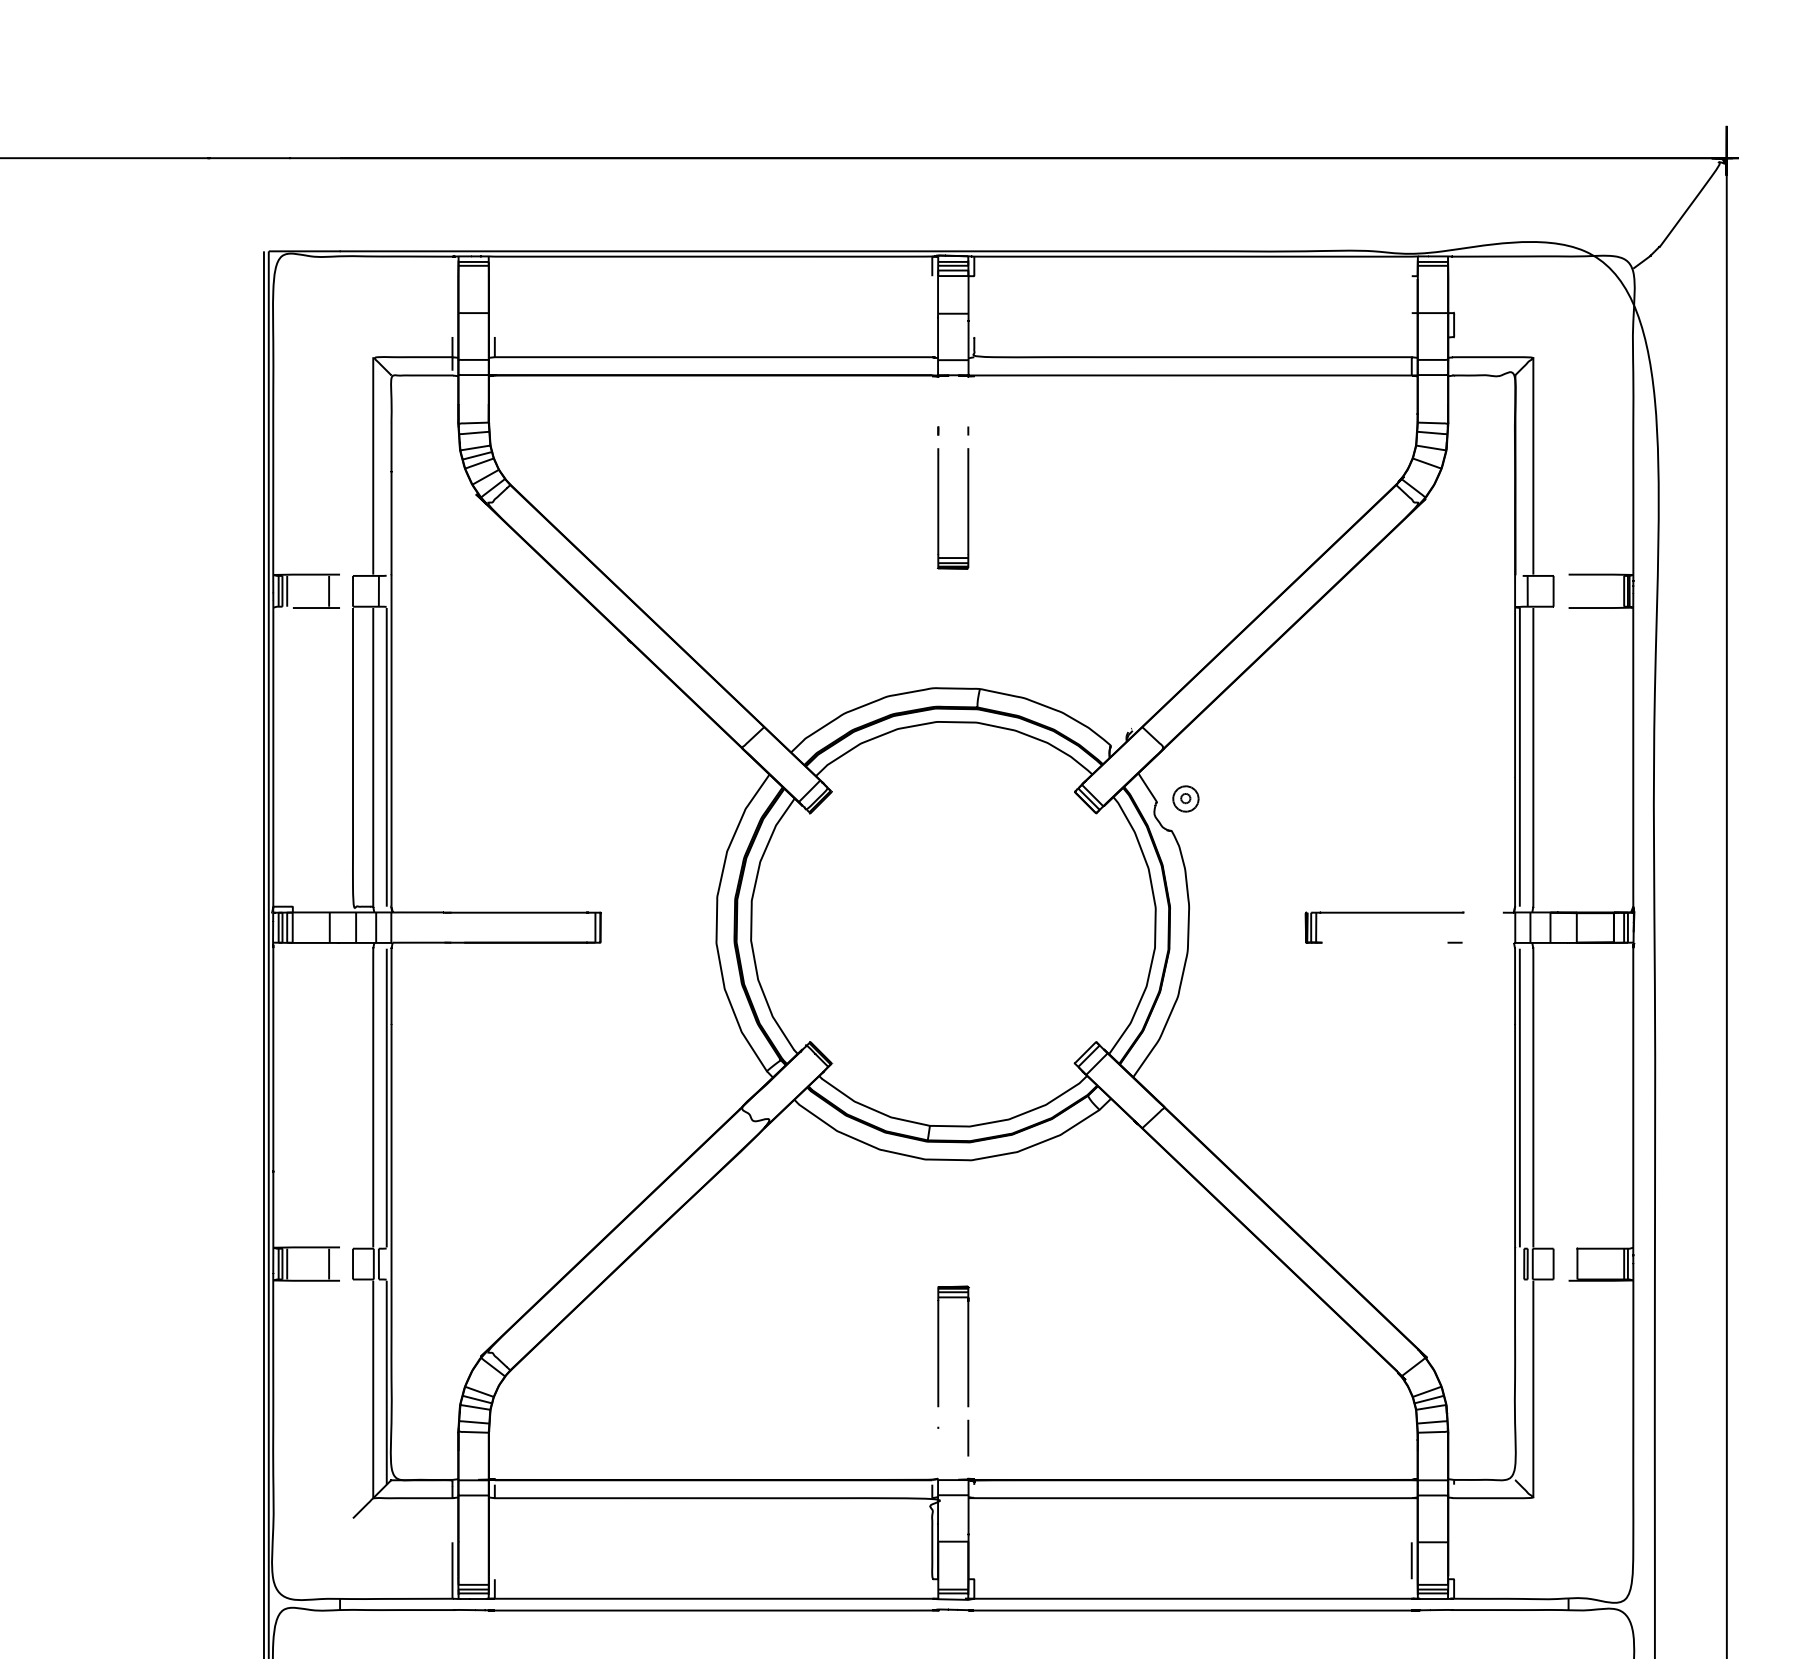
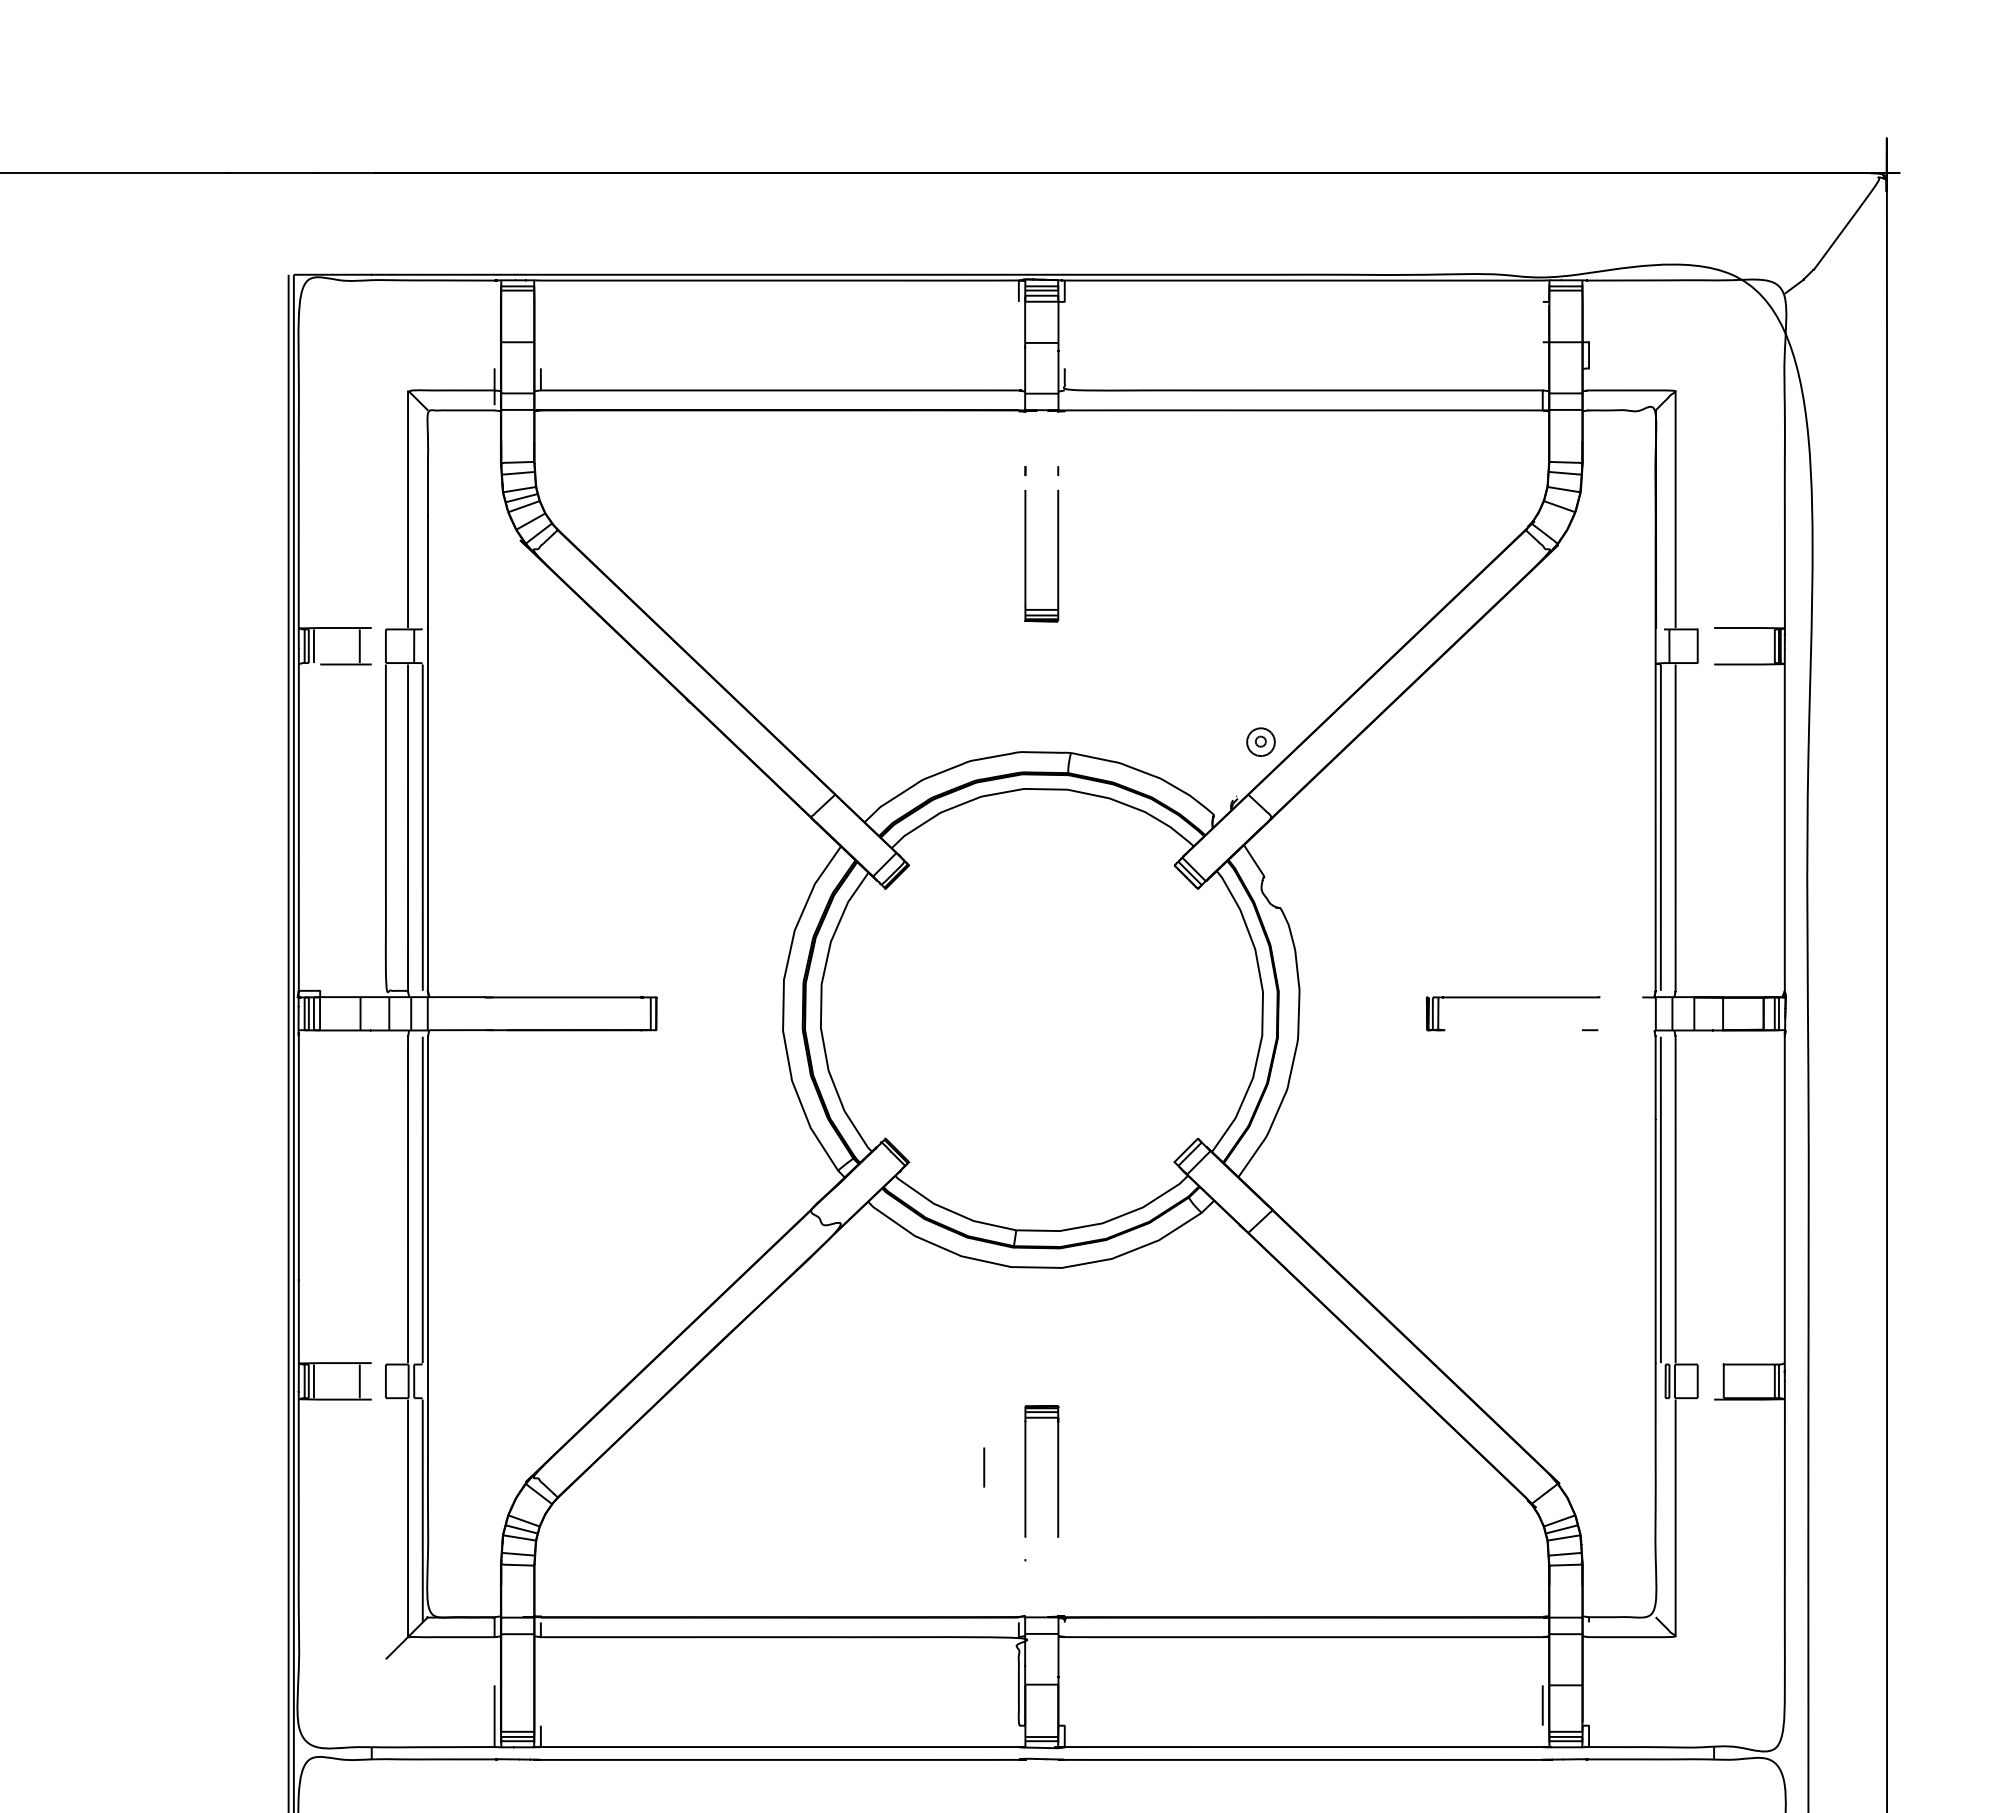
part: (1185, 798) -> (1260, 741), moved
line: (968, 1438) -> (984, 1467), moved

